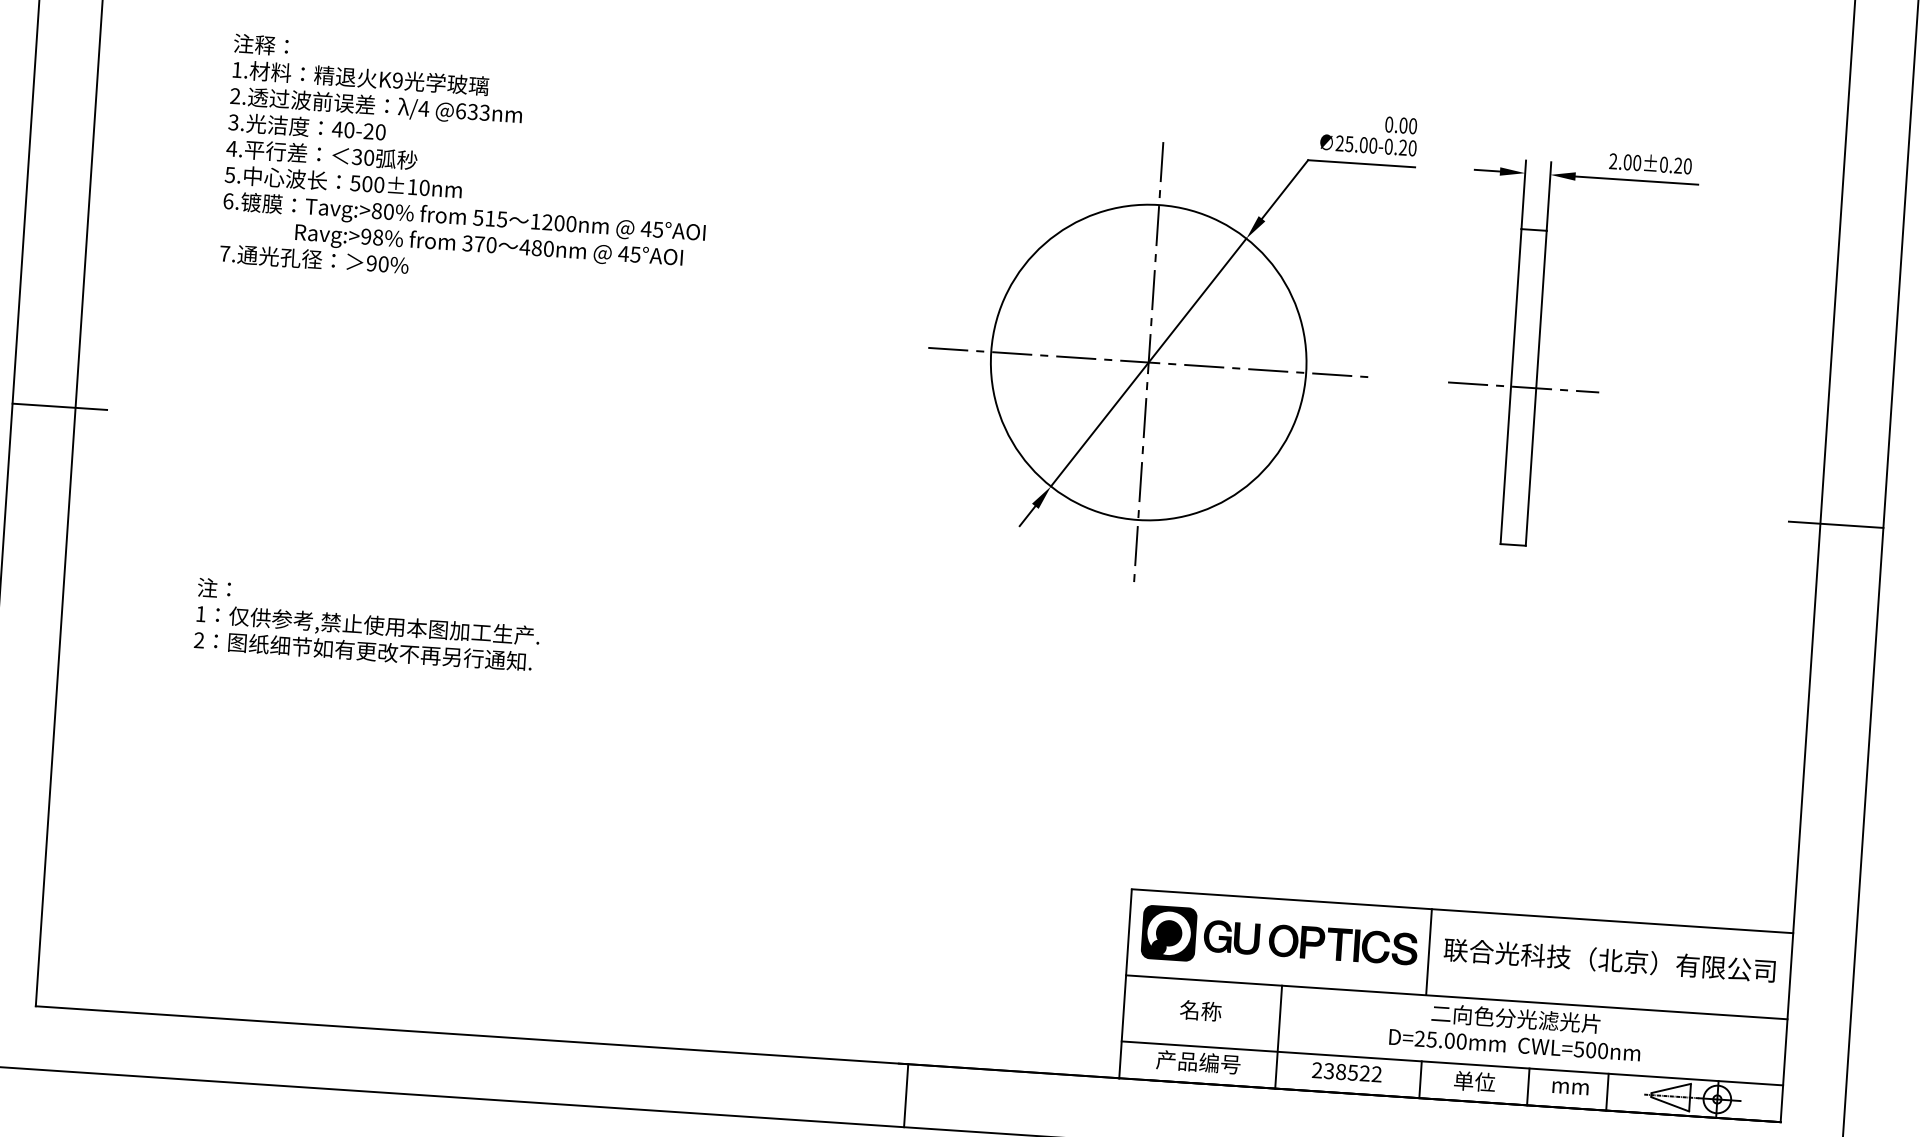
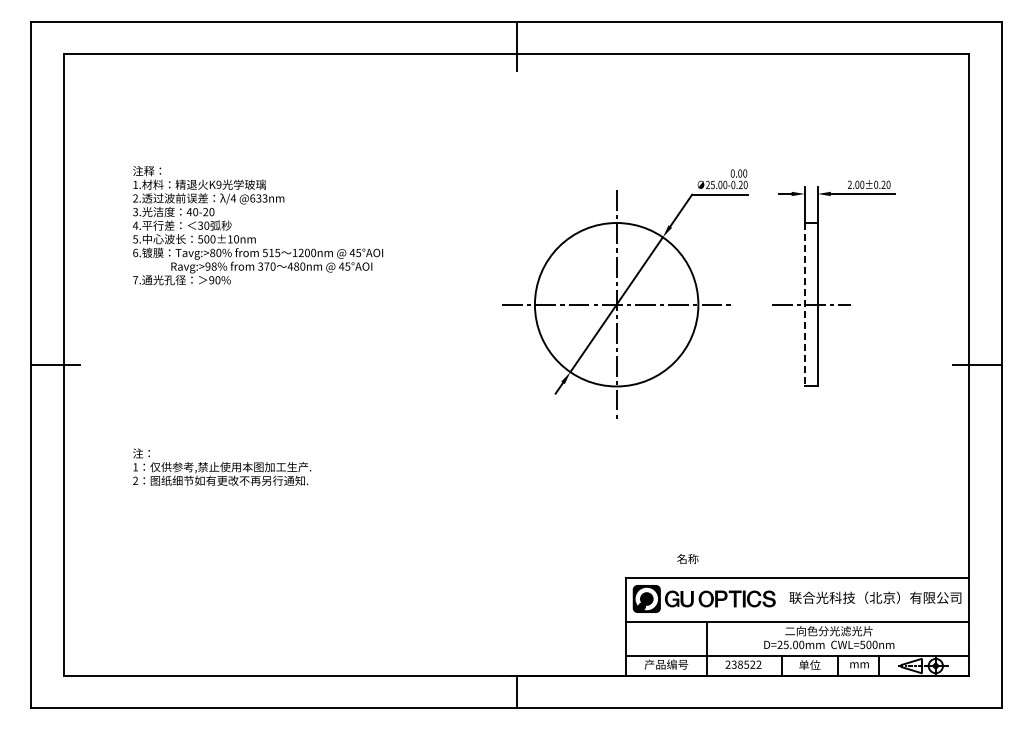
line: (1510, 386) -> (804, 304), solid -> dashed
line: (1428, 951) -> (781, 599), removed
text: (1200, 1009) -> (687, 558), moved

